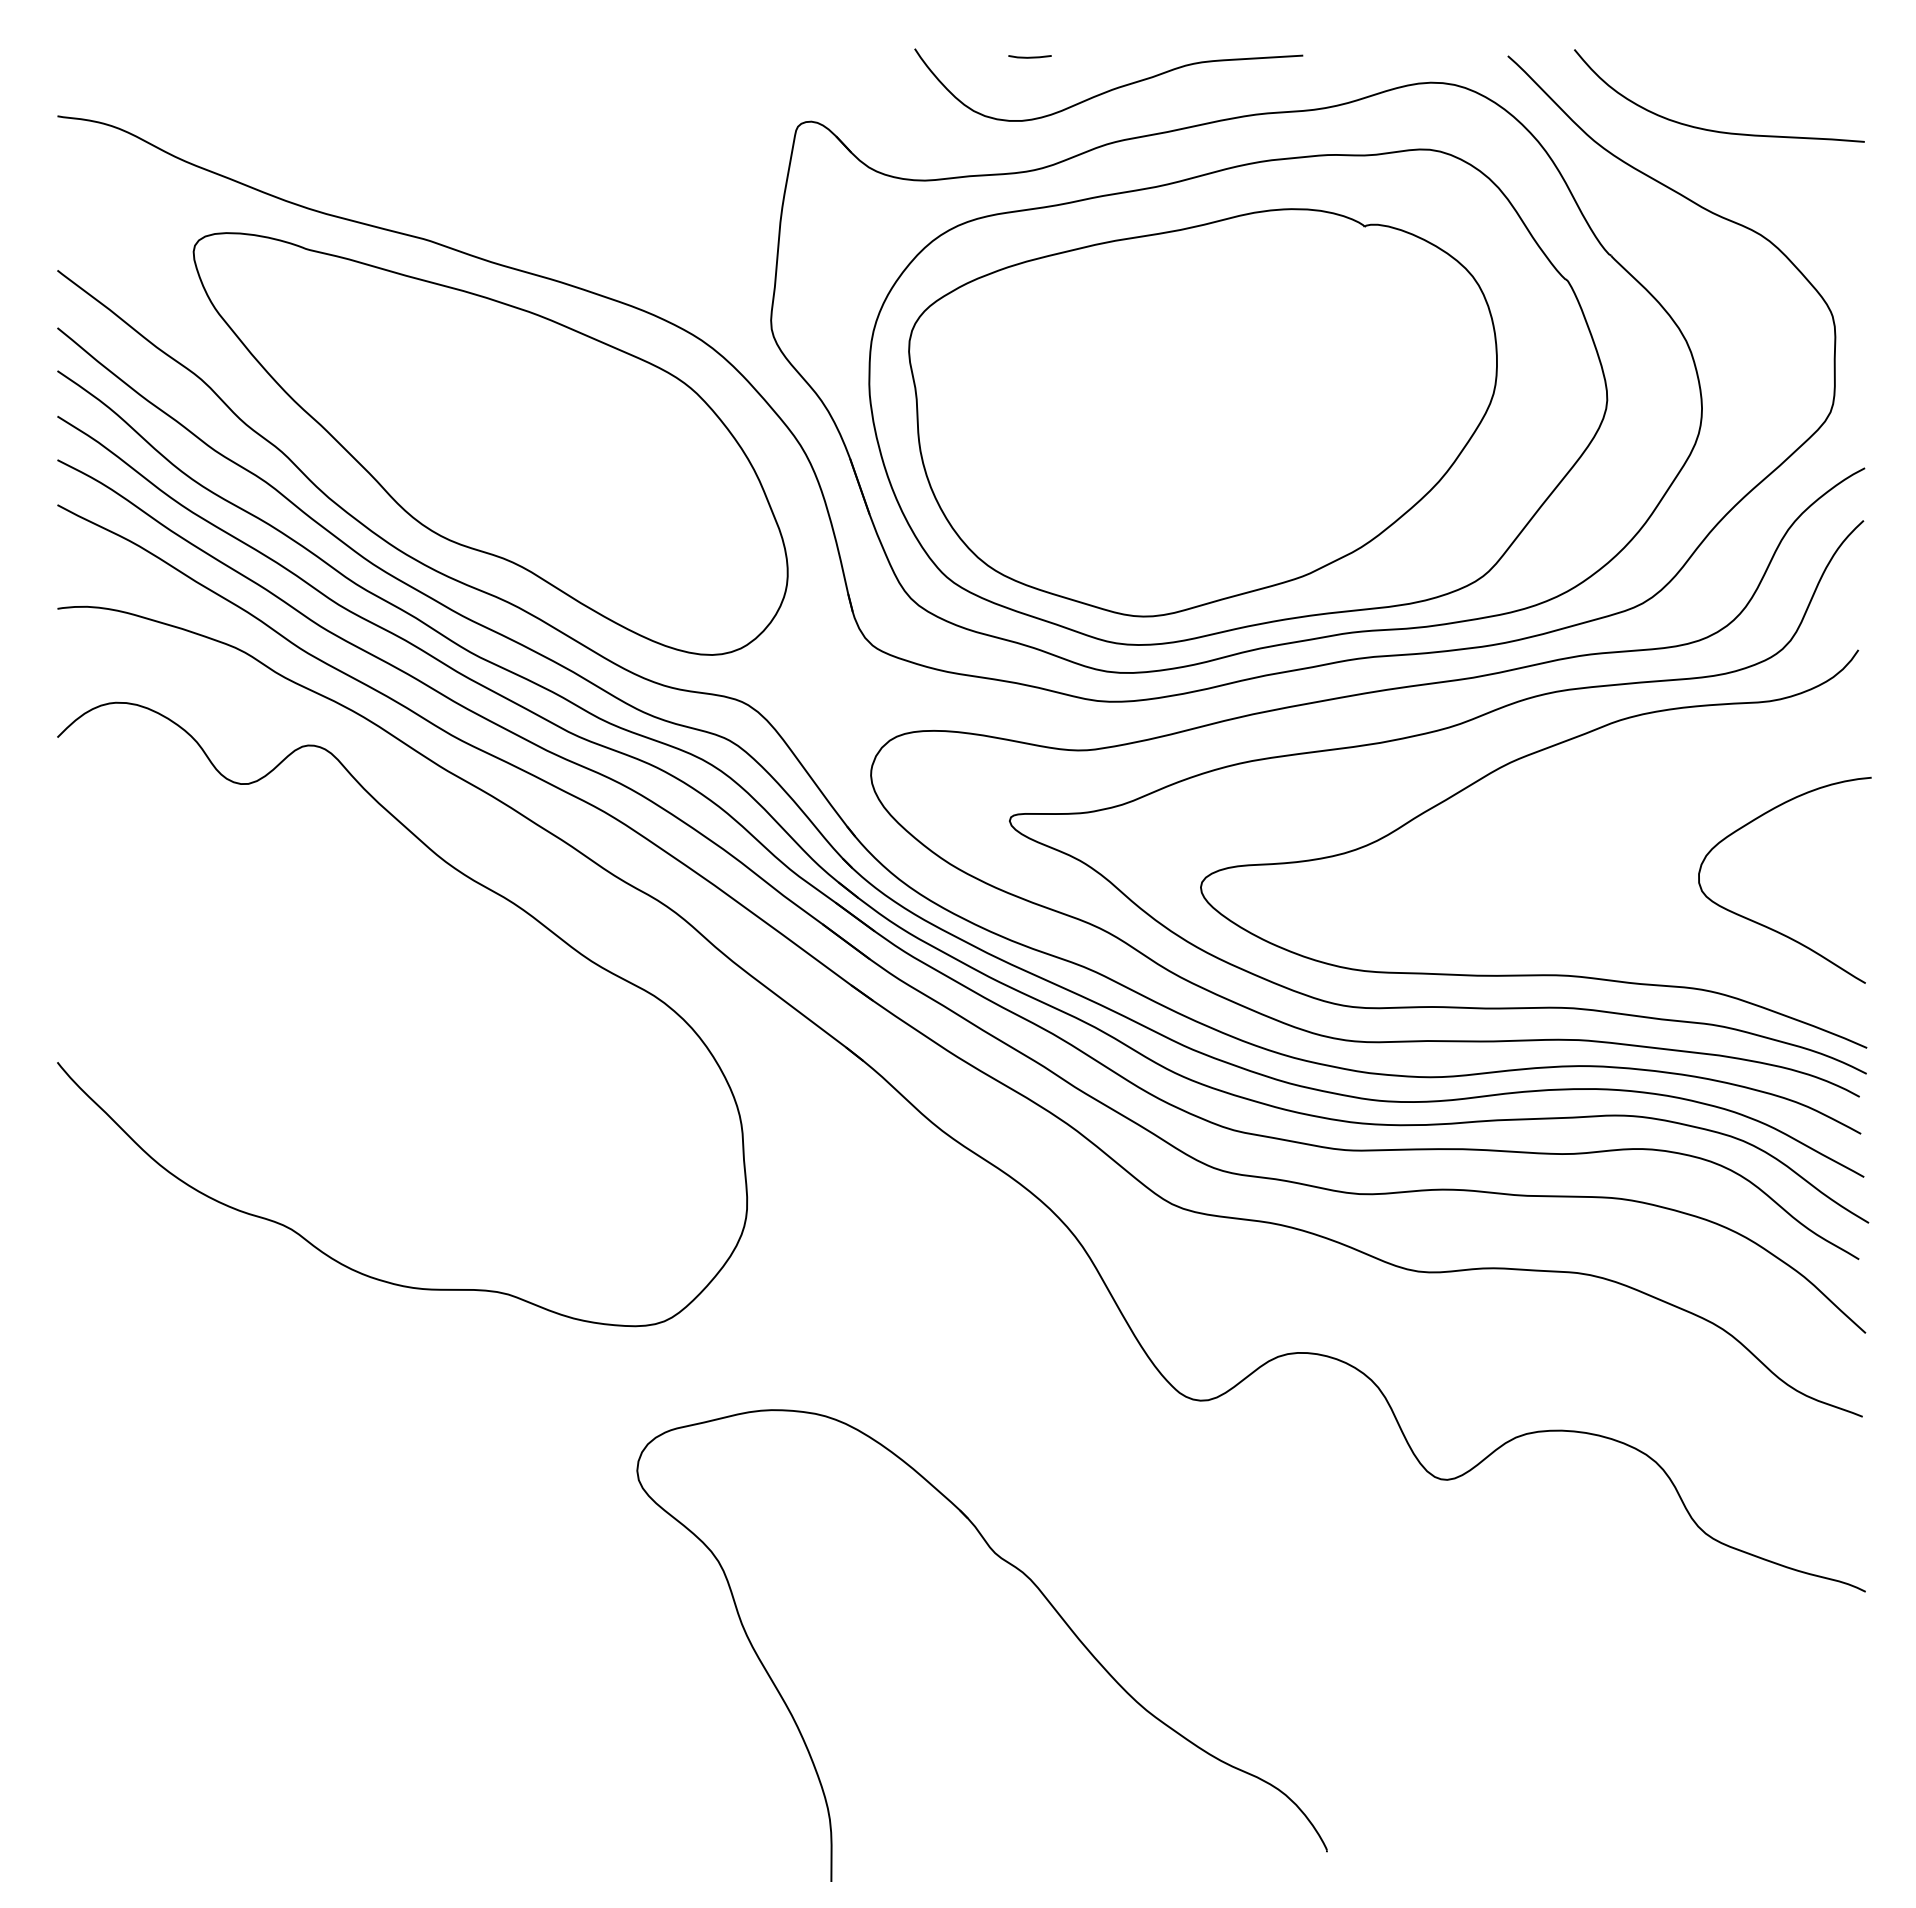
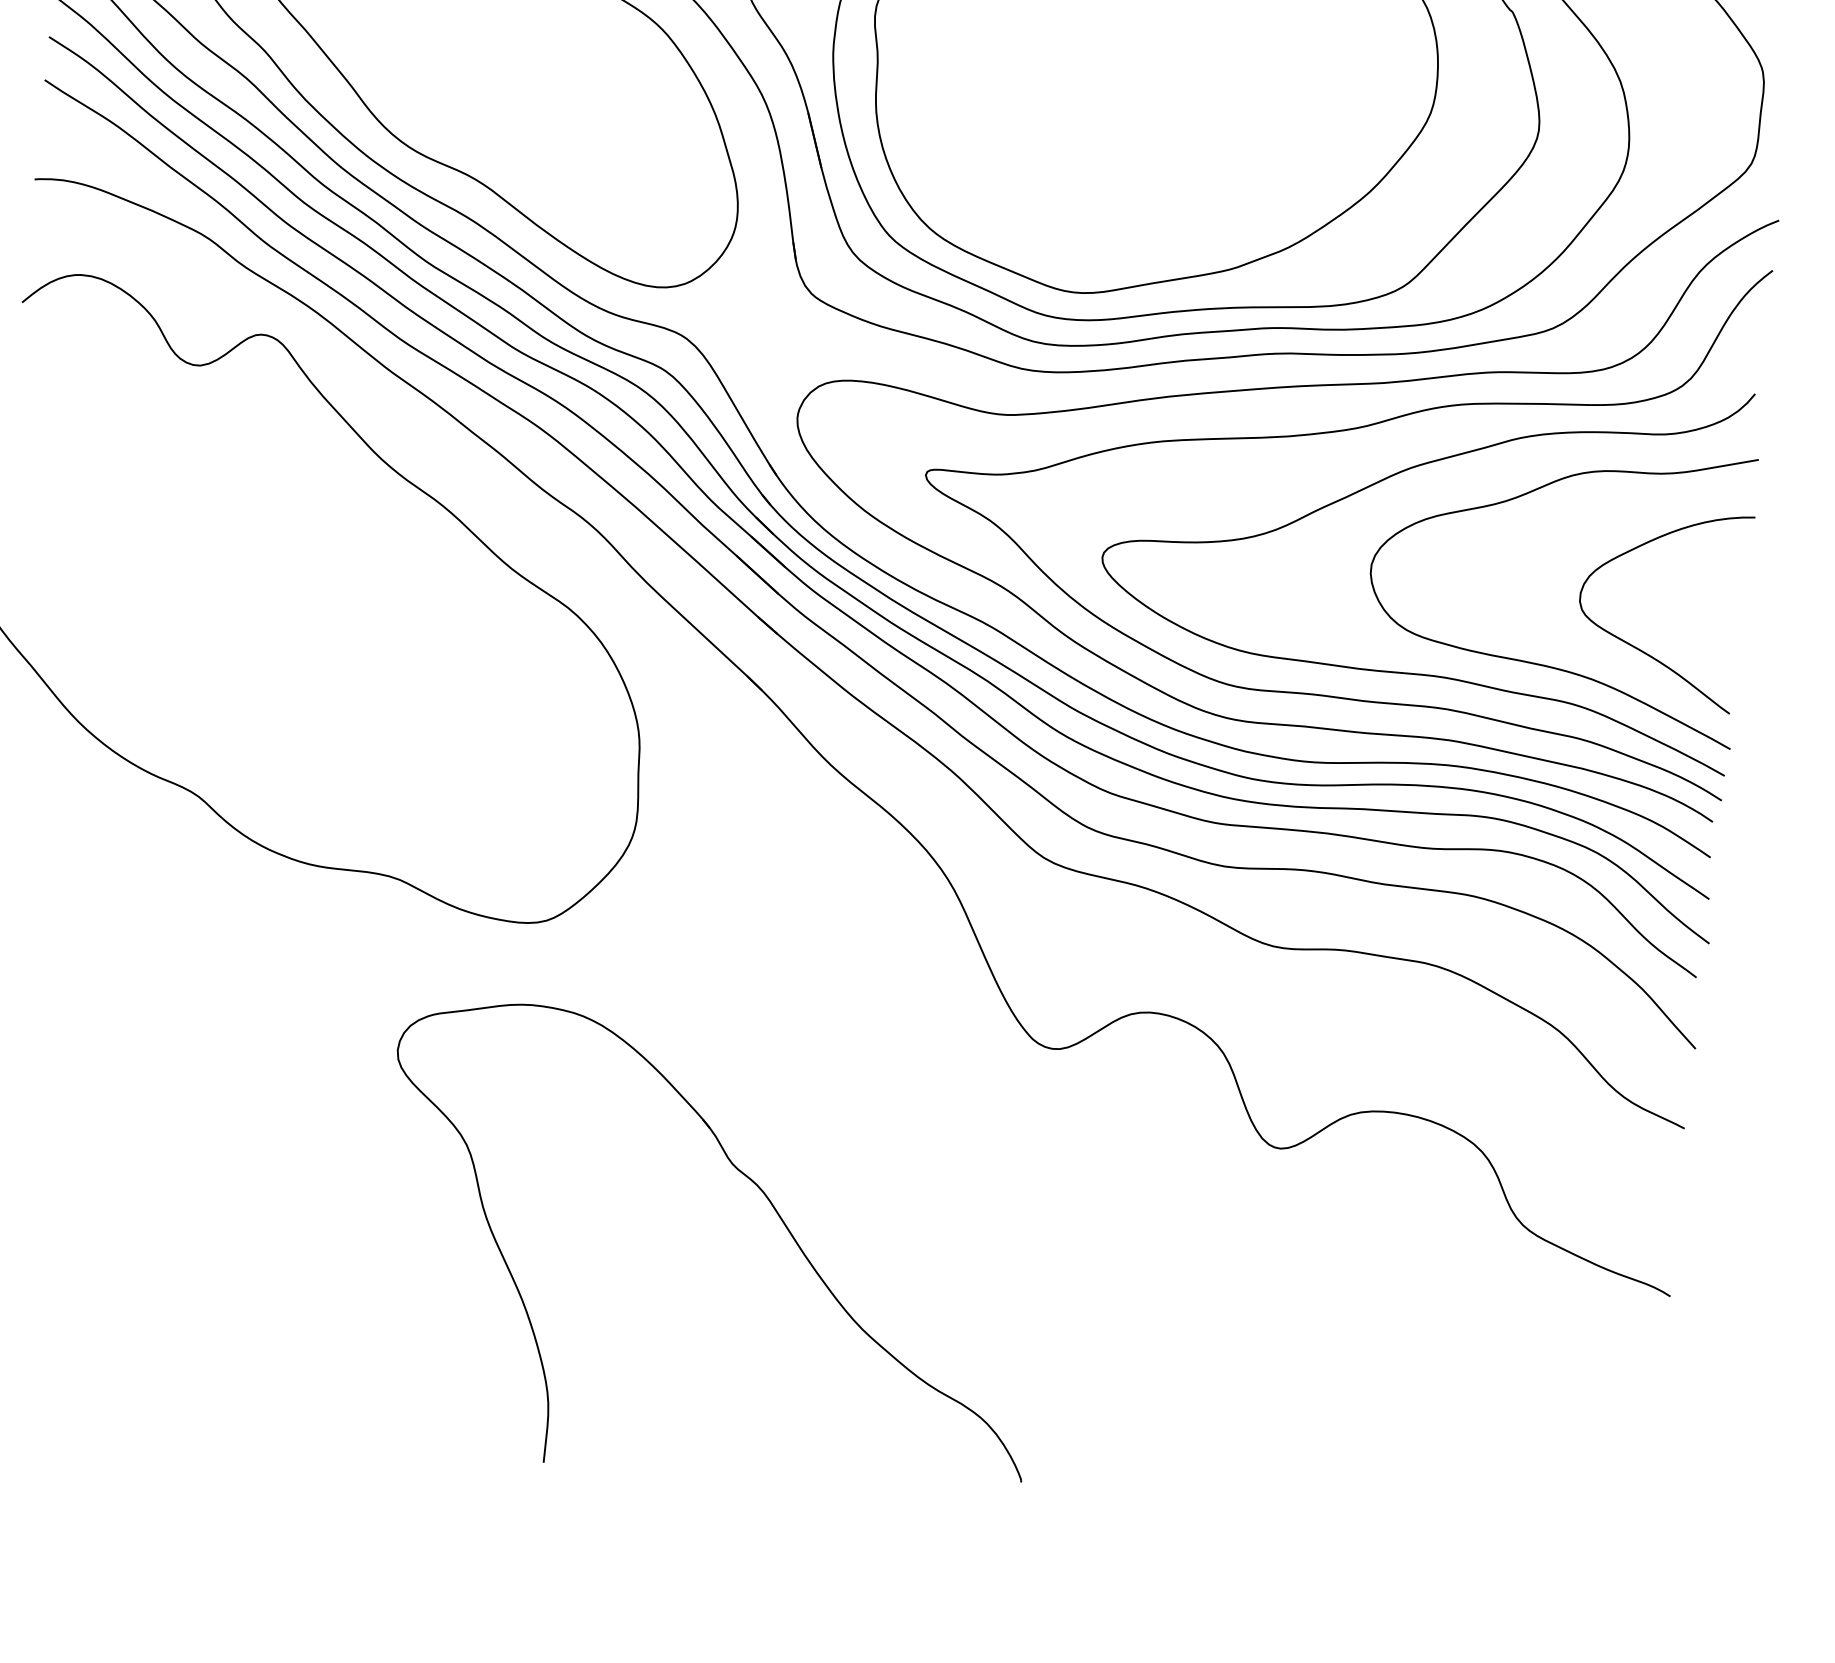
curve: (1666, 951) -> (1542, 664), added
part: (1042, 1595) -> (773, 1209), moved

